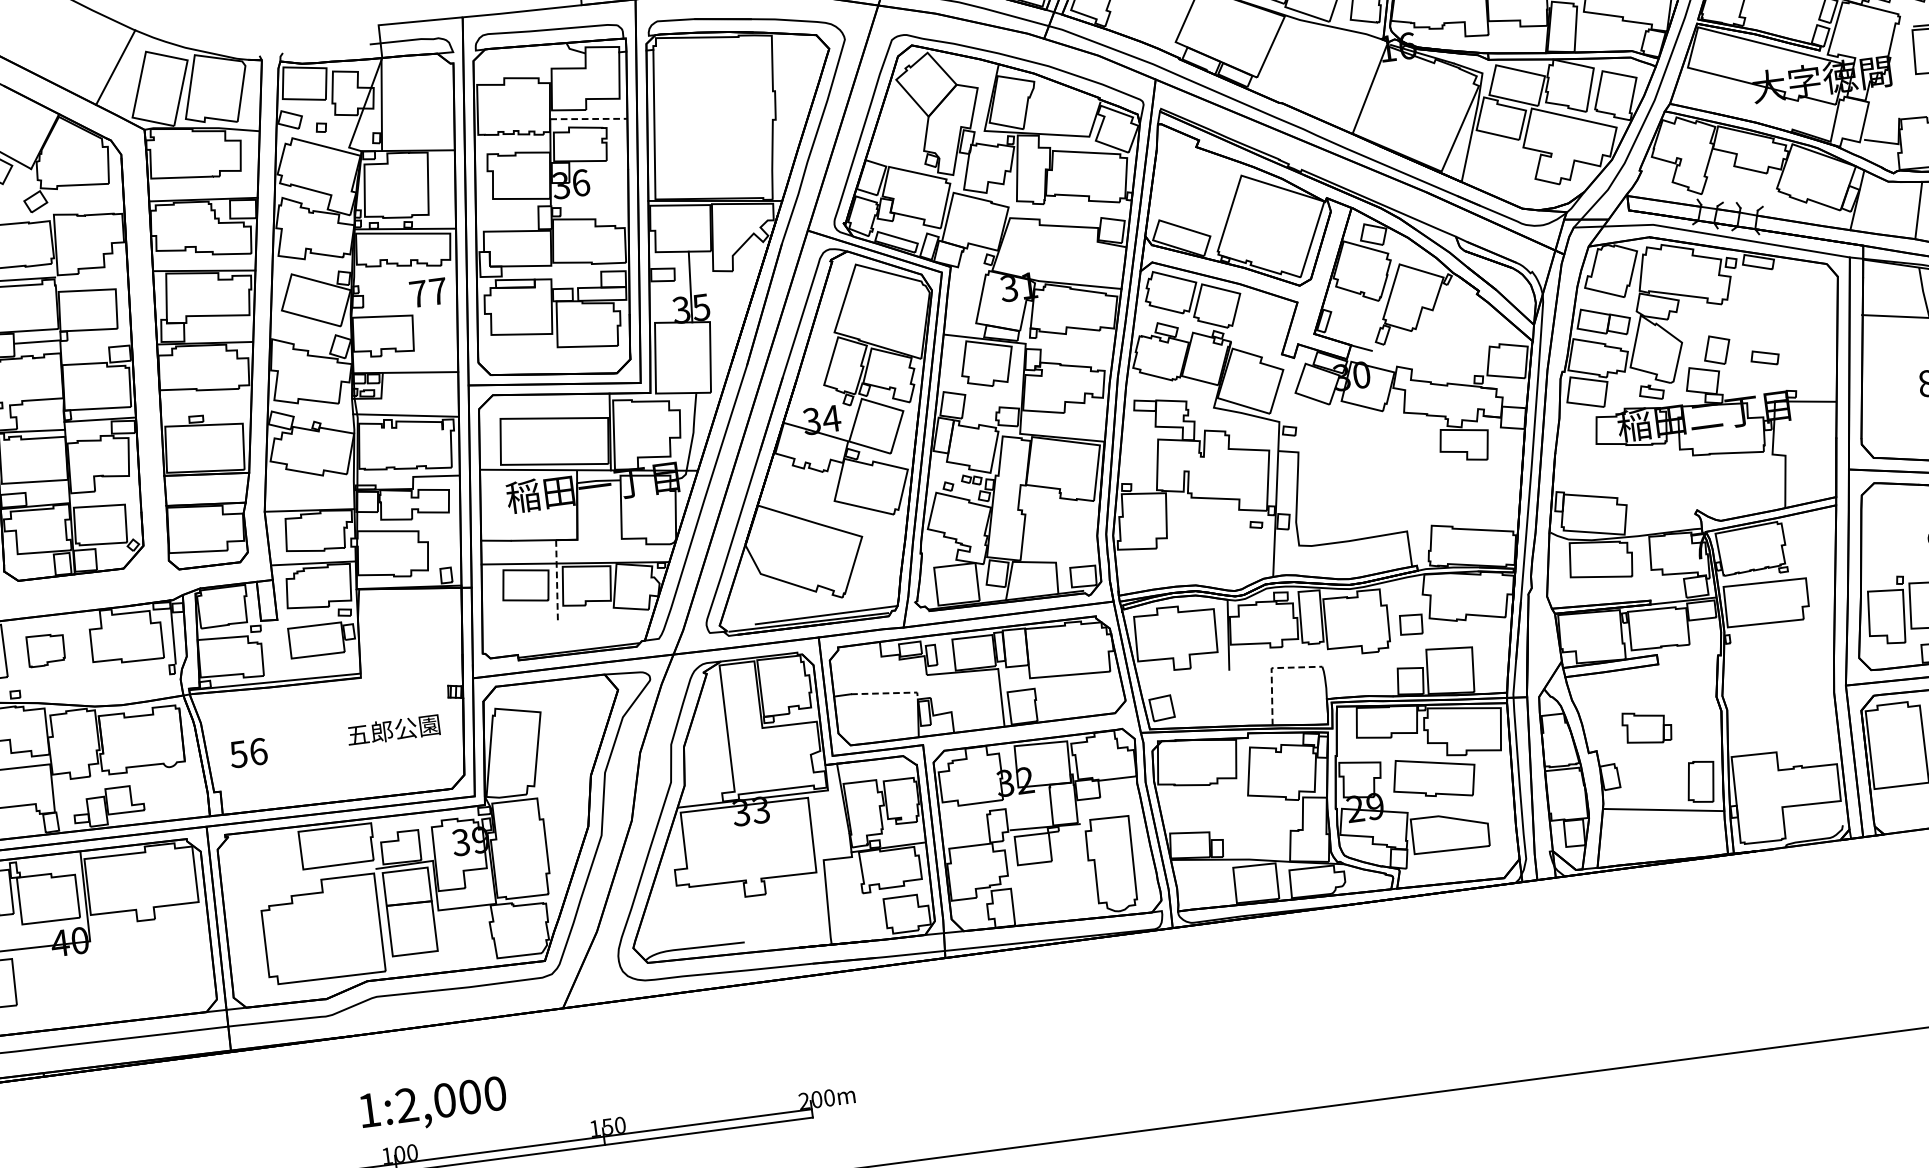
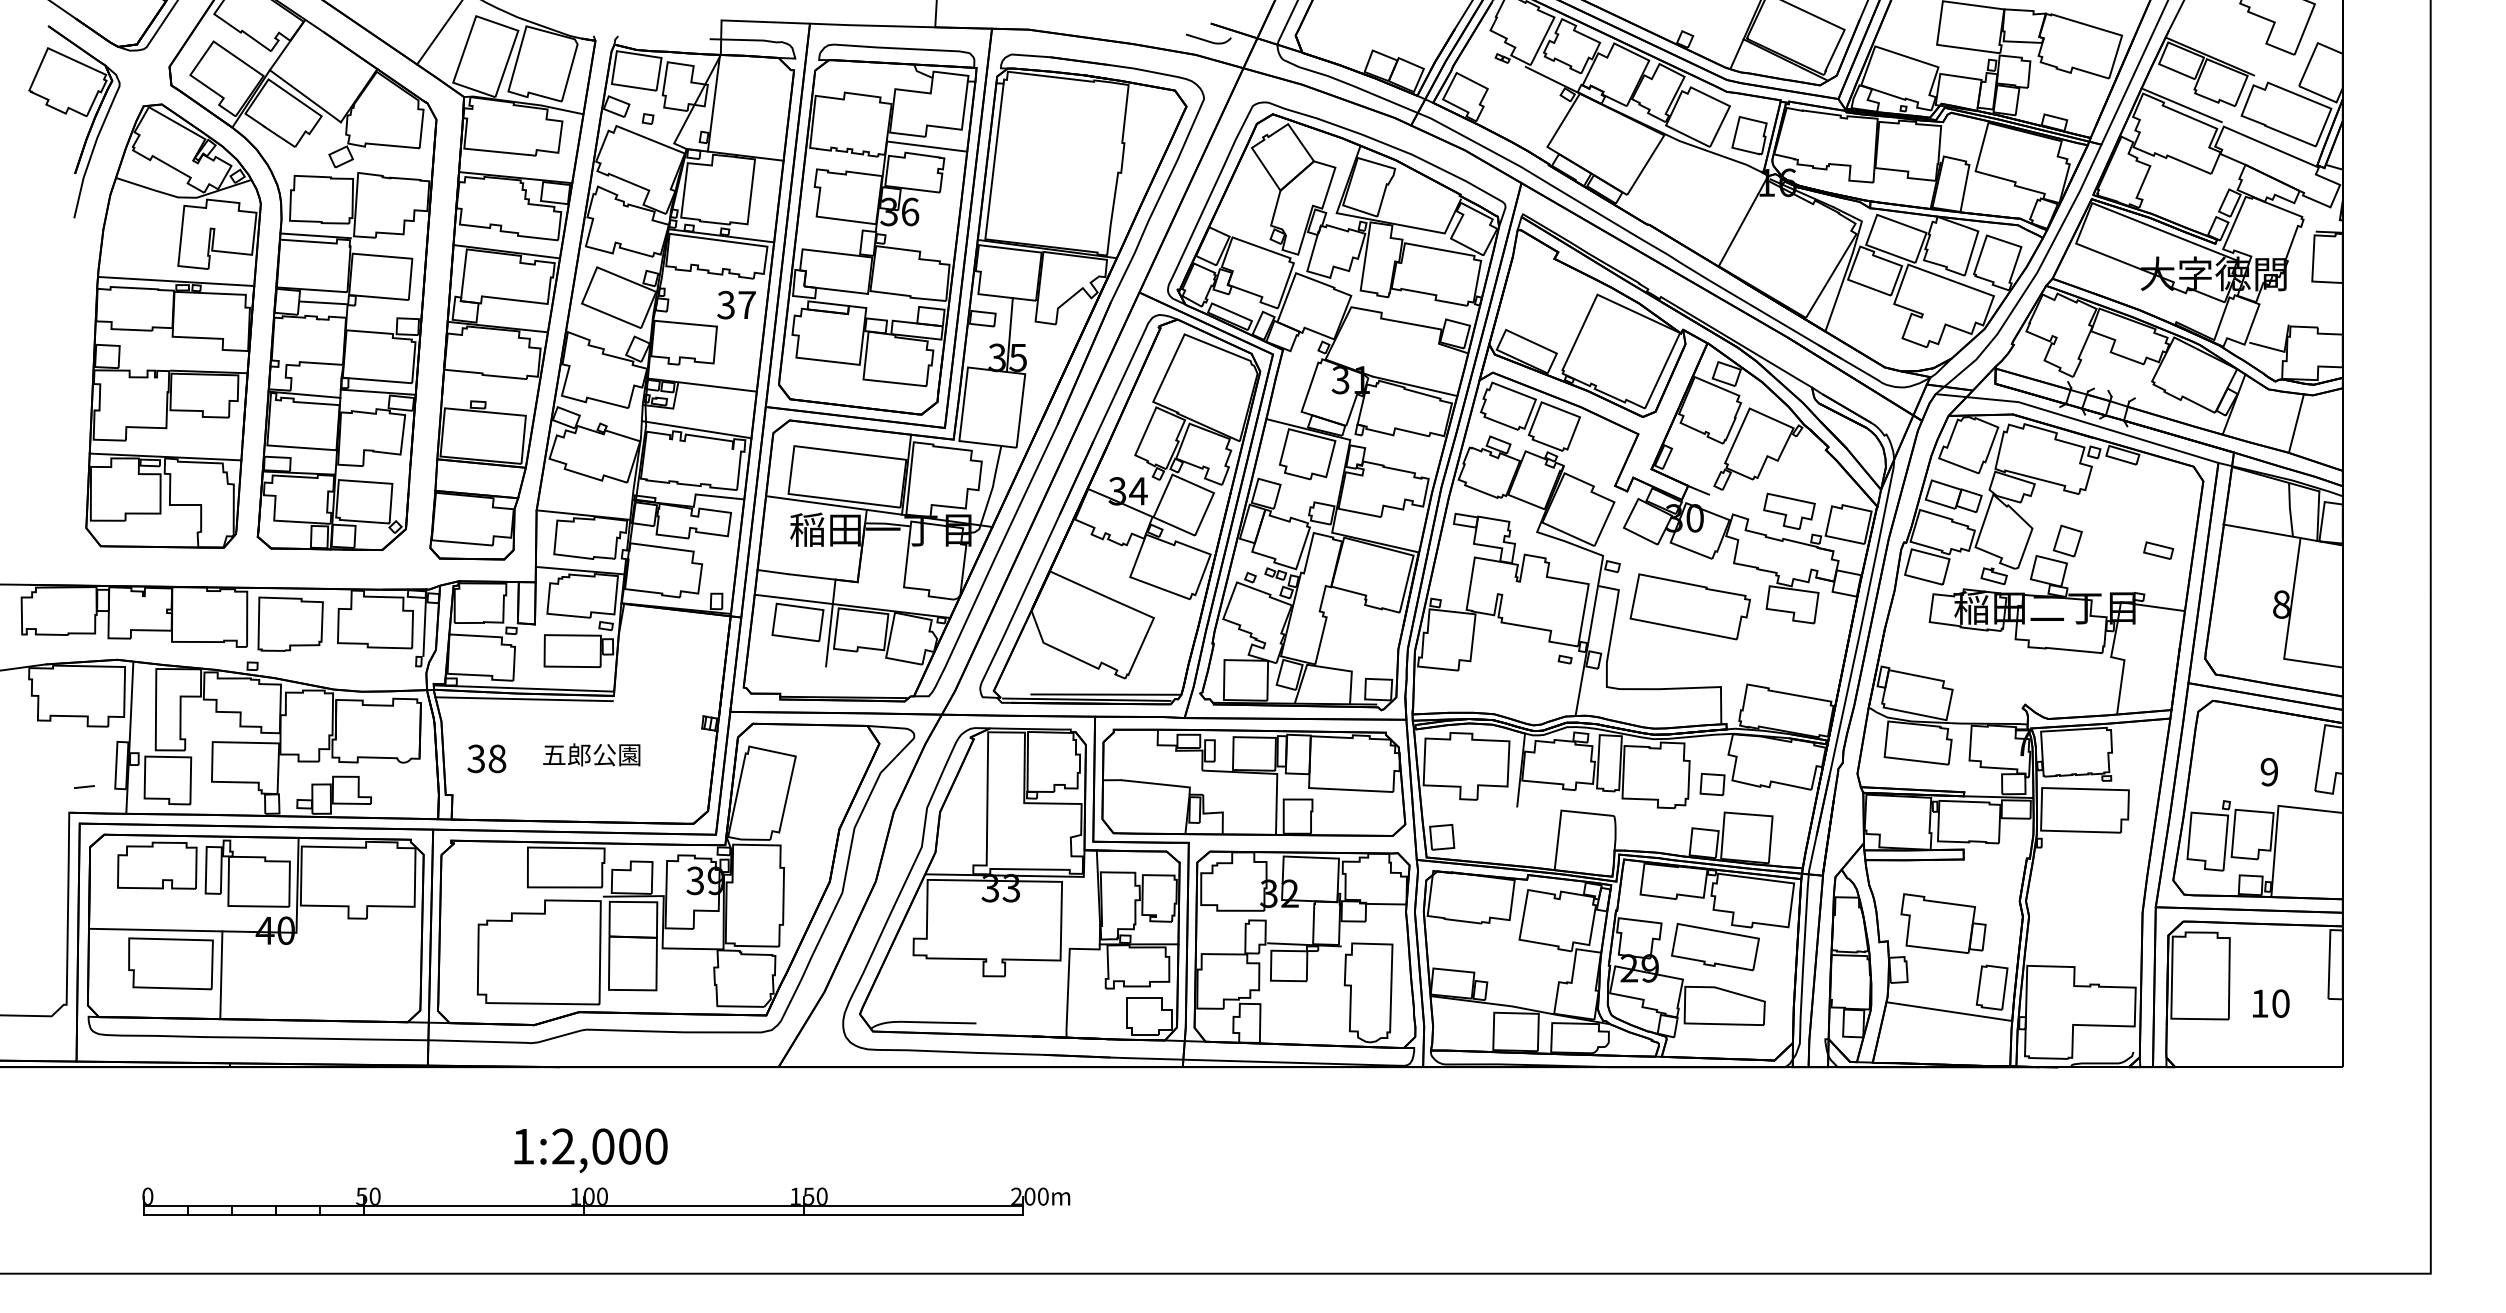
line: (589, 118) -> (927, 146), dashed -> solid
text: (417, 293) -> (725, 304), 77 -> 37
part: (1449, 355) -> (1789, 510), added
part: (1764, 357) -> (2158, 550), moved
part: (1367, 459) -> (1689, 606), added
line: (556, 582) -> (830, 623), dashed -> solid
part: (45, 649) -> (290, 623), size x1.67
line: (1271, 669) -> (1561, 812), dashed -> solid
line: (275, 692) -> (523, 699), added
line: (889, 693) -> (1160, 784), dashed -> solid
part: (1647, 727) -> (1943, 923), size x1.67
text: (393, 729) -> (591, 754), moved
text: (249, 752) -> (487, 758), 56 -> 38
line: (24, 991) -> (221, 975), added
text: (433, 1105) -> (590, 1150), moved

